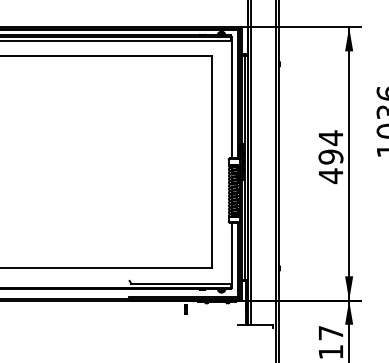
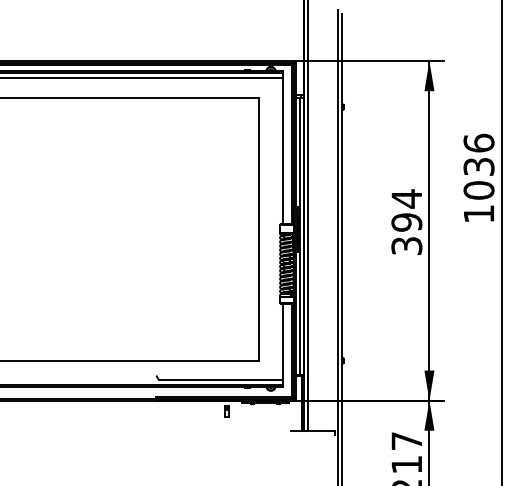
text: (330, 175) -> (406, 245), 494 -> 394

